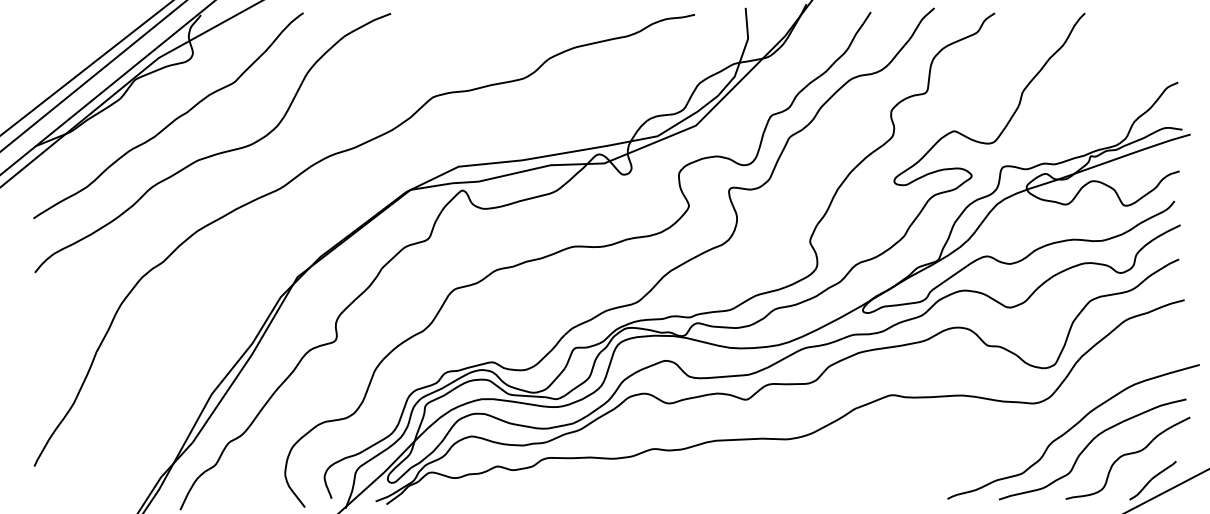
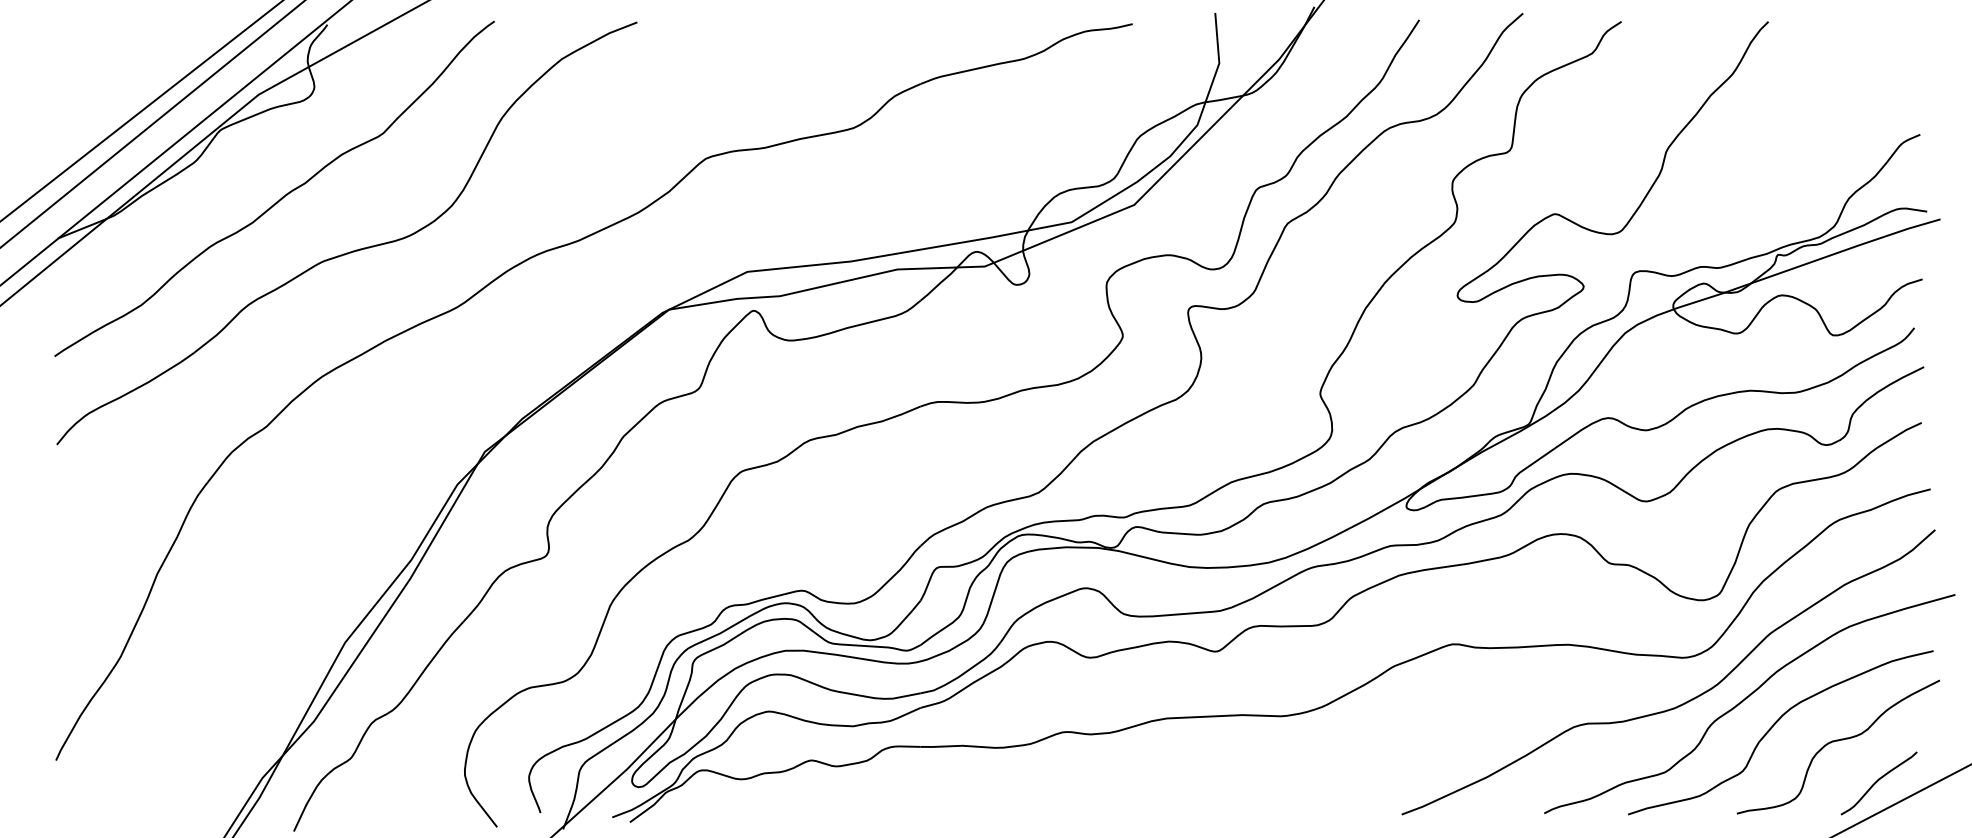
curve: (1033, 430) -> (1684, 701), added

